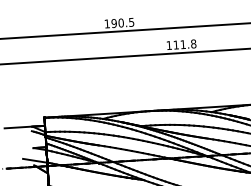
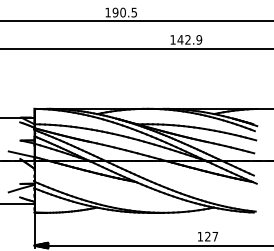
text: (184, 44) -> (189, 39), 111.8 -> 142.9

